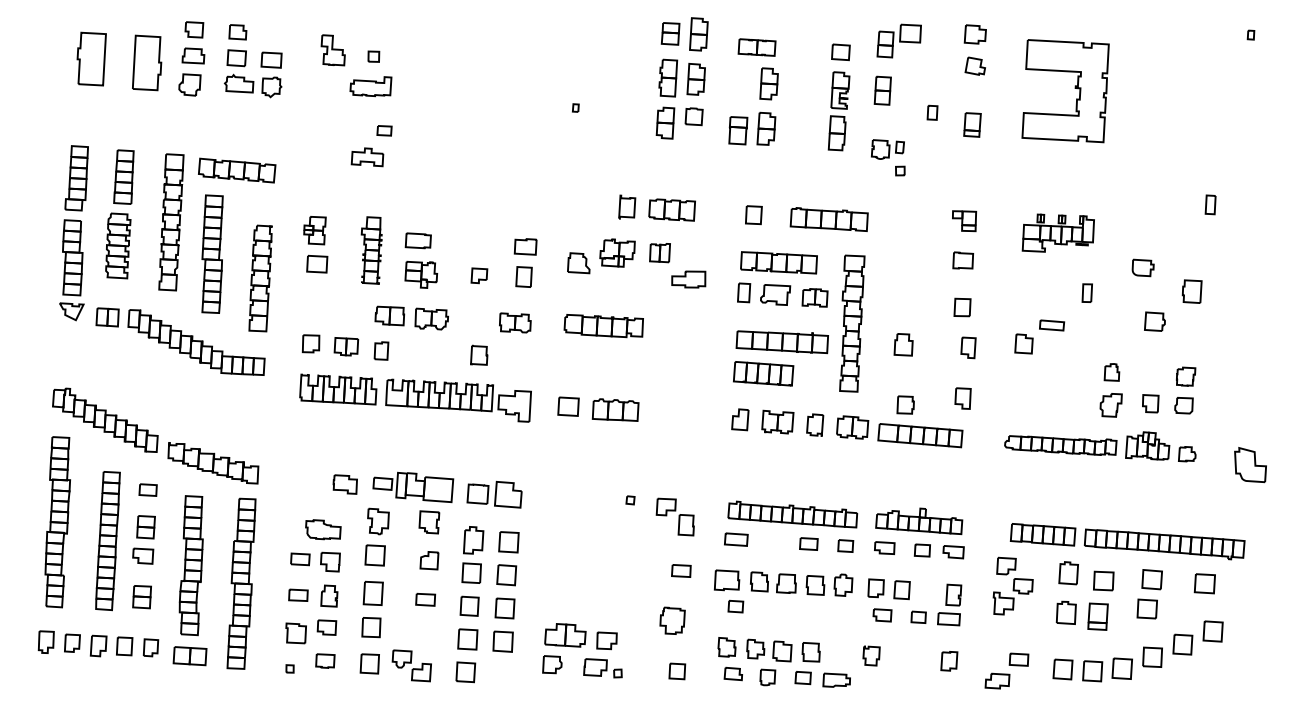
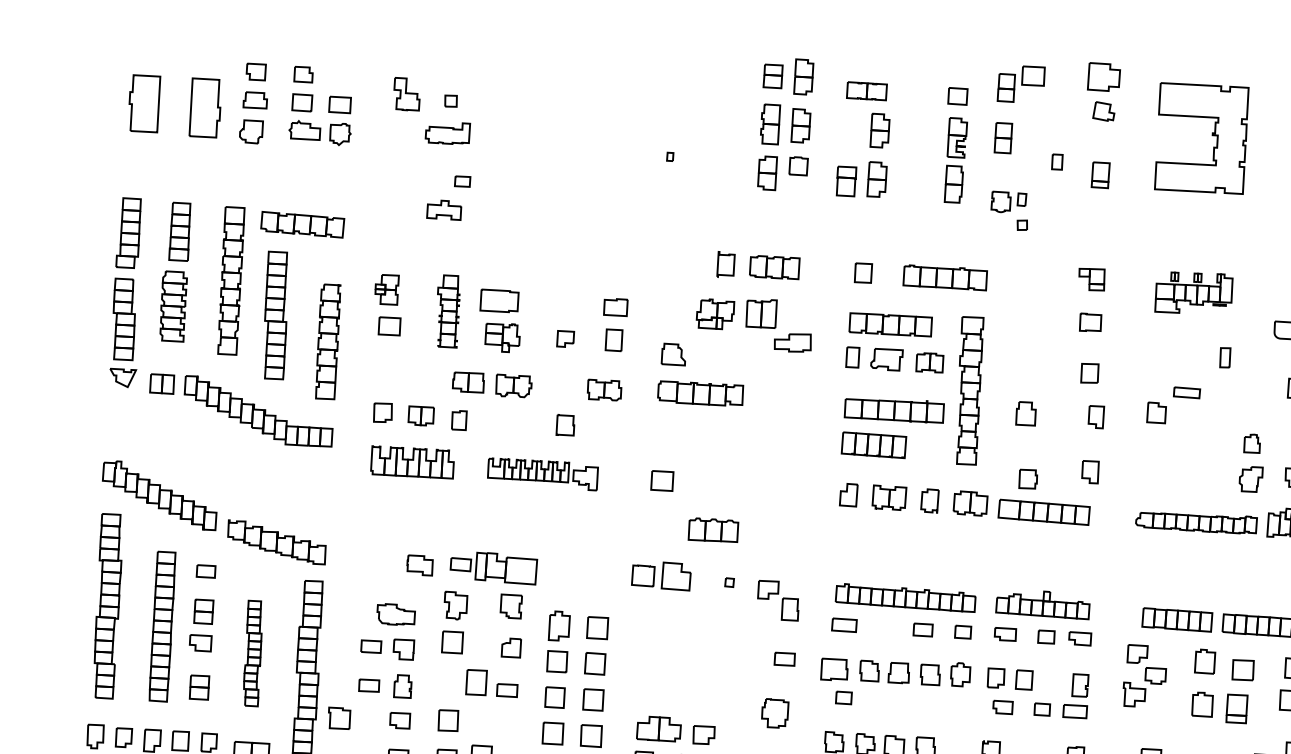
part: (974, 34) -> (1102, 77), size x1.4
part: (417, 240) -> (498, 300), size x1.4
part: (659, 253) -> (761, 314), size x1.4
part: (578, 263) -> (673, 354), moved
part: (458, 400) -> (542, 474), size x0.7
part: (615, 409) -> (713, 529), moved
part: (494, 494) -> (661, 576), moved
part: (190, 565) -> (252, 653), size x0.7
part: (372, 592) -> (475, 681), moved
part: (295, 633) -> (338, 718), moved

